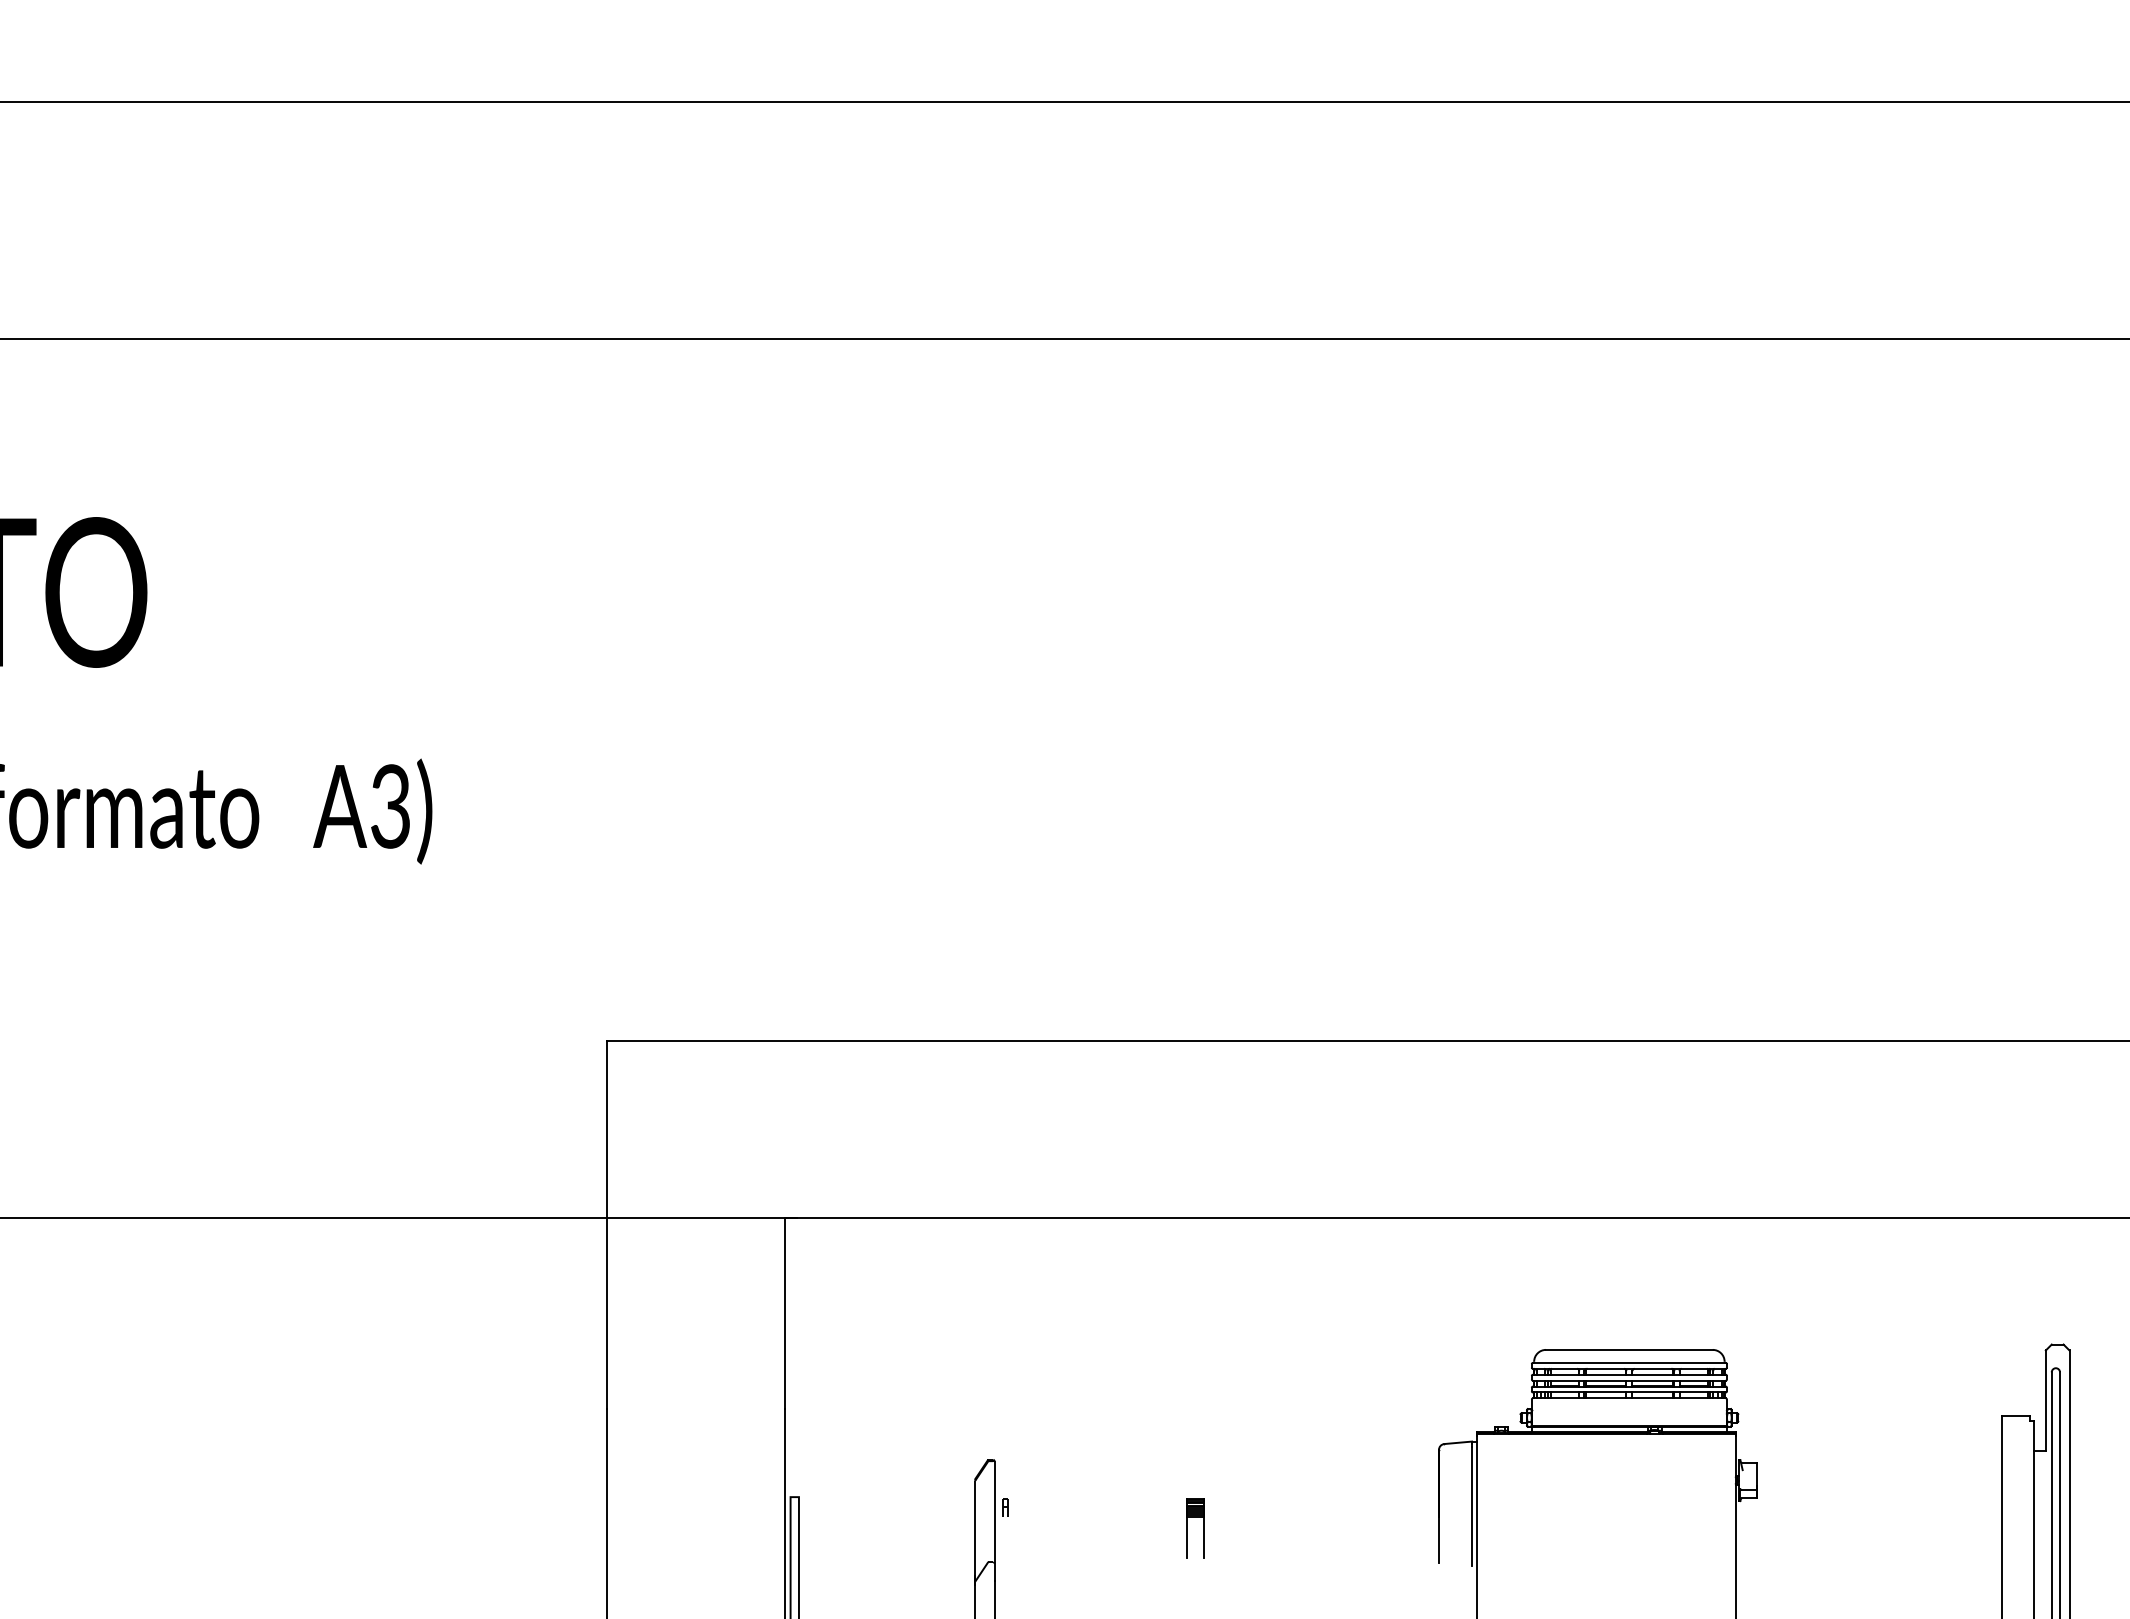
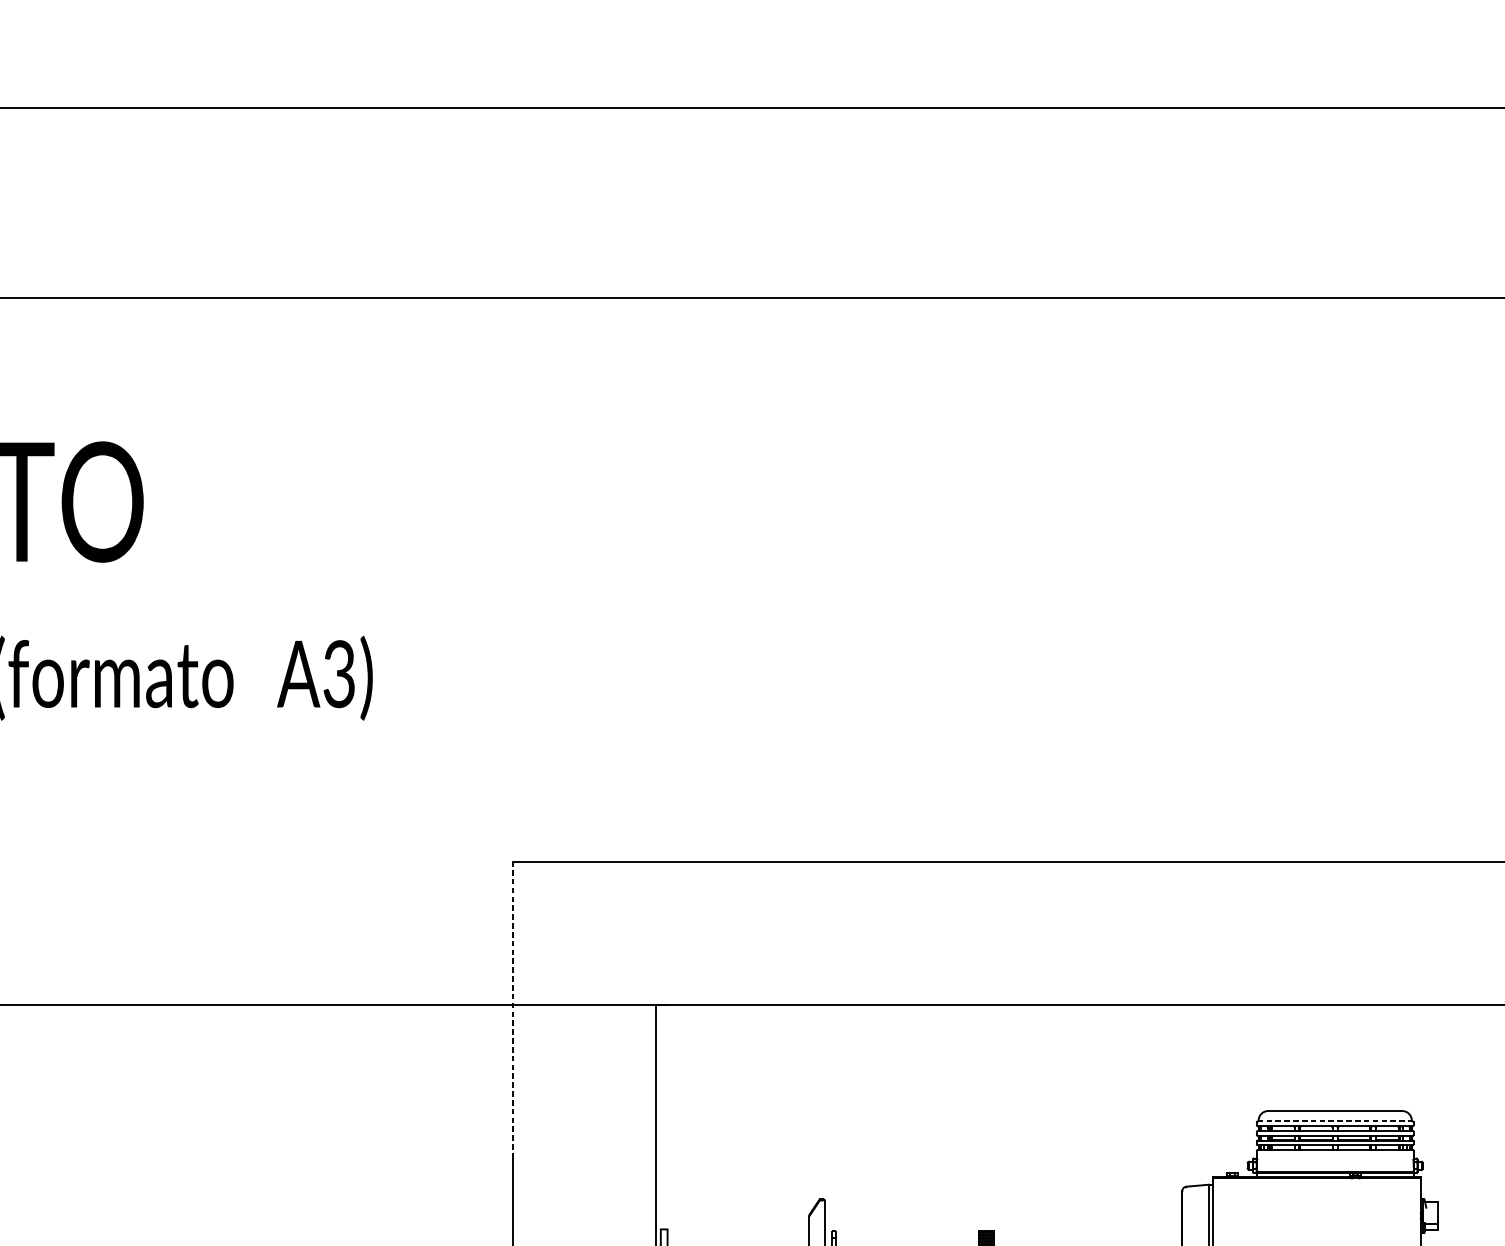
line: (607, 1224) -> (513, 1010), solid -> dashed
line: (1629, 1362) -> (1335, 1121), solid -> dashed

